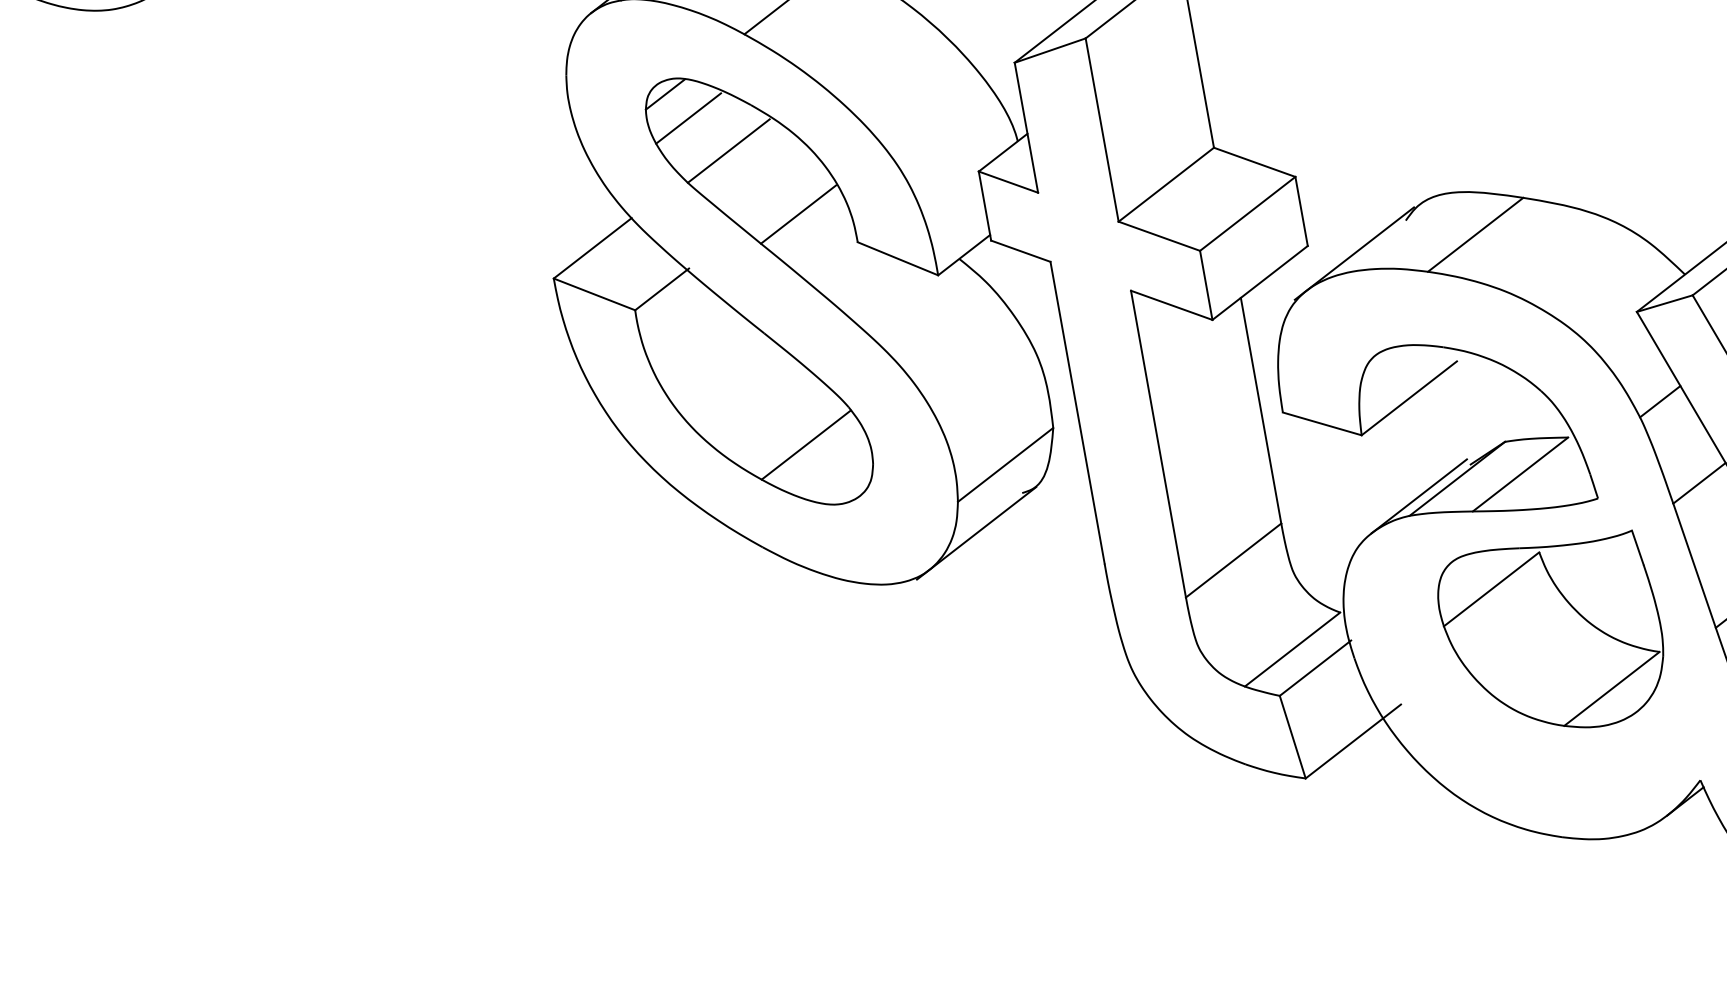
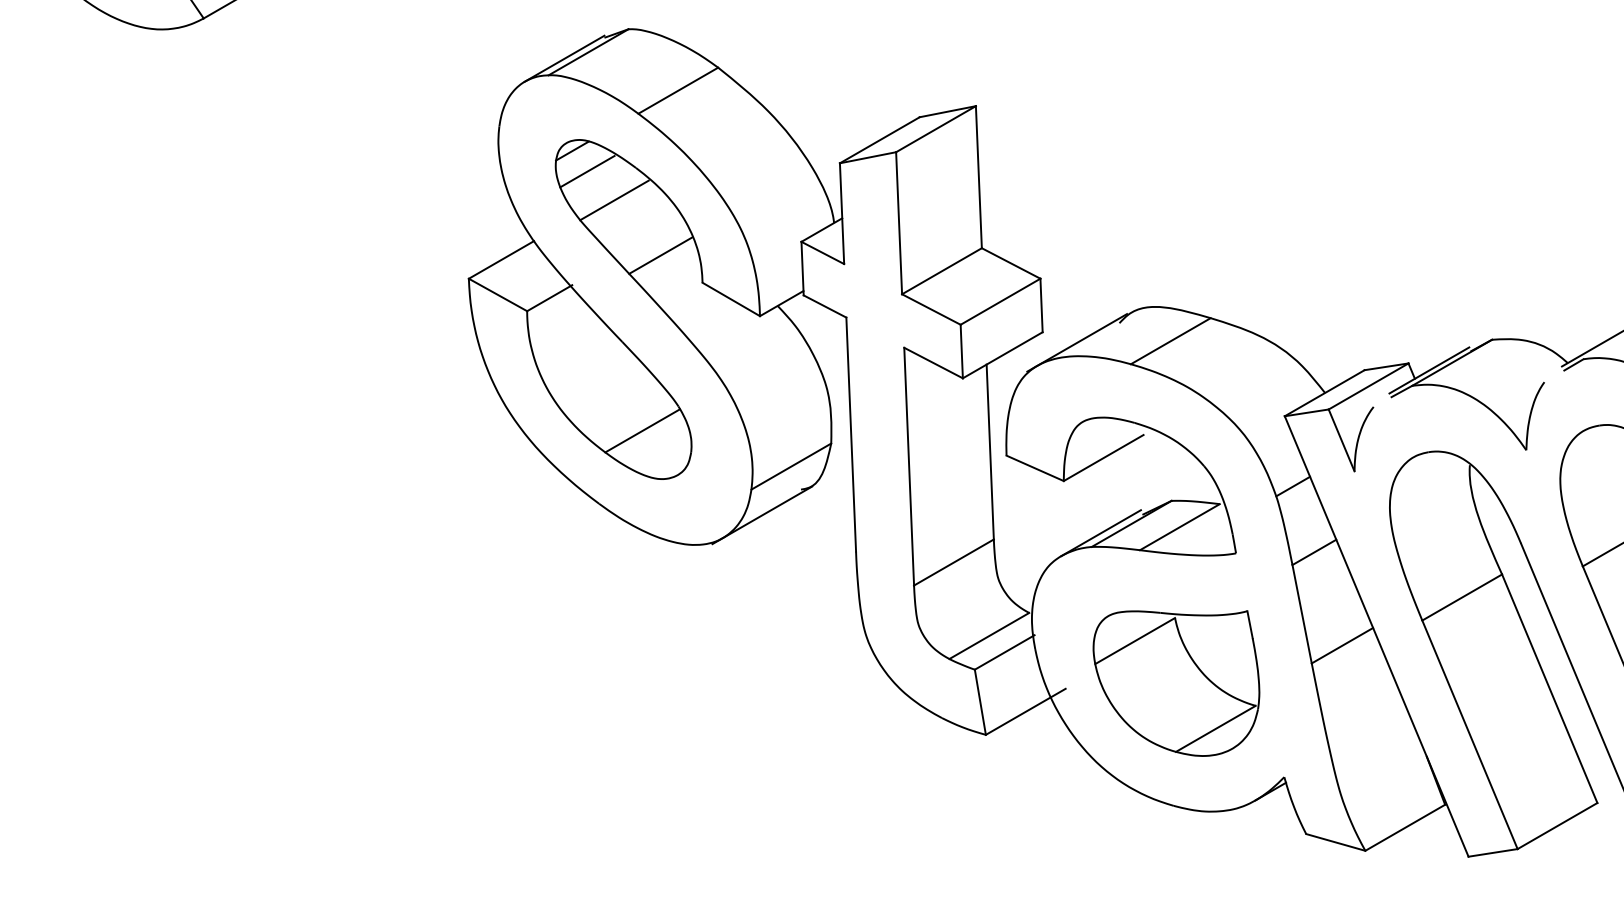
part: (1552, 637) -> (1176, 683), moved

